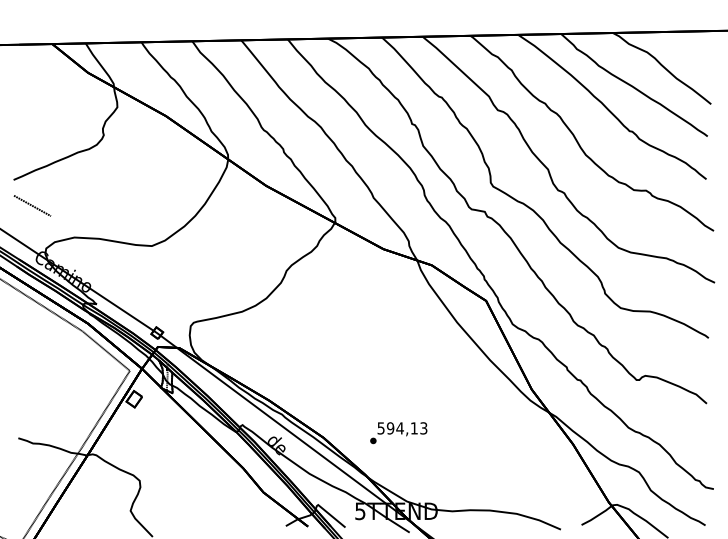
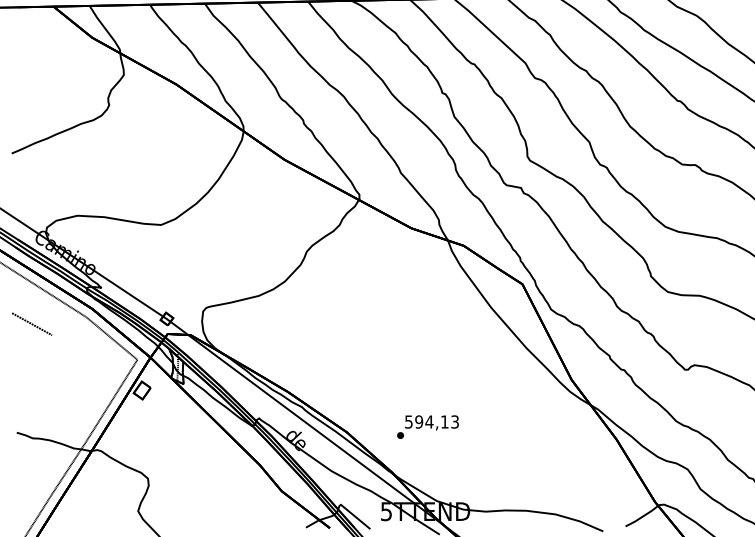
line: (32, 205) -> (32, 323), moved

